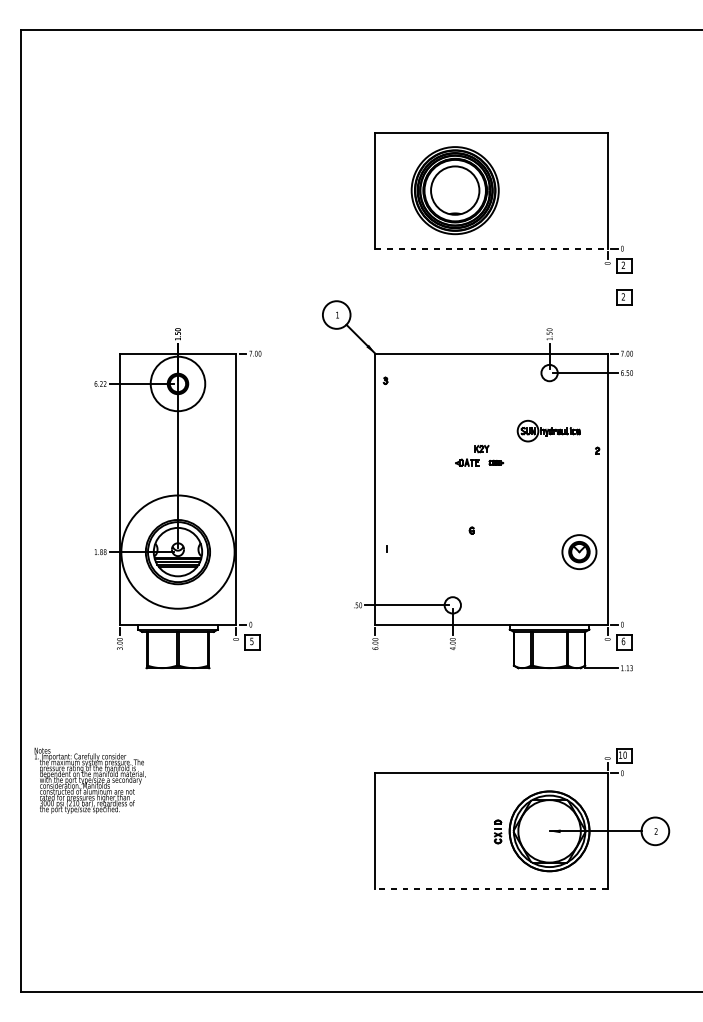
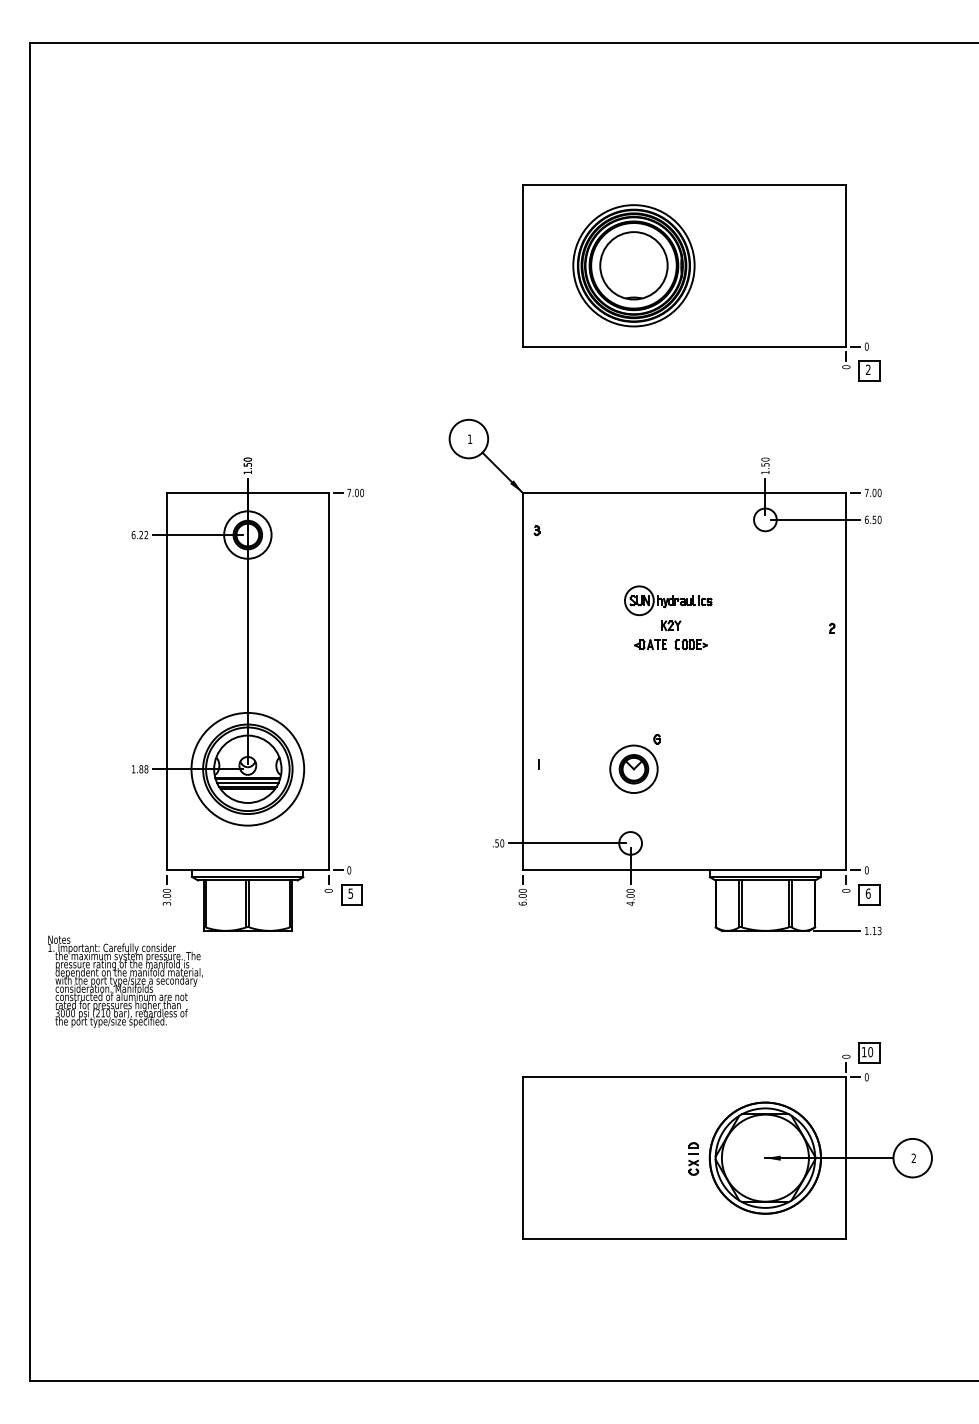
line: (491, 248) -> (684, 346), dashed -> solid
part: (624, 297) -> (869, 414), removed
circle: (177, 383) -> (247, 534), size x0.62
part: (548, 430) -> (668, 600), moved
part: (495, 462) -> (690, 644), size x1.67
circle: (177, 551) -> (247, 768), size x0.71
part: (579, 551) -> (633, 768), moved
text: (90, 780) -> (125, 981), moved
line: (491, 889) -> (684, 1239), dashed -> solid

